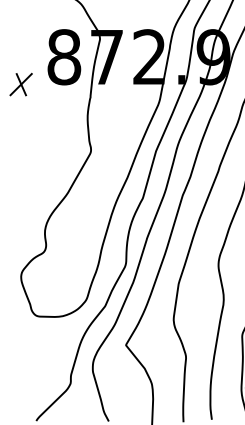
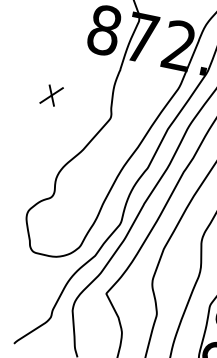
part: (20, 84) -> (51, 95), moved

